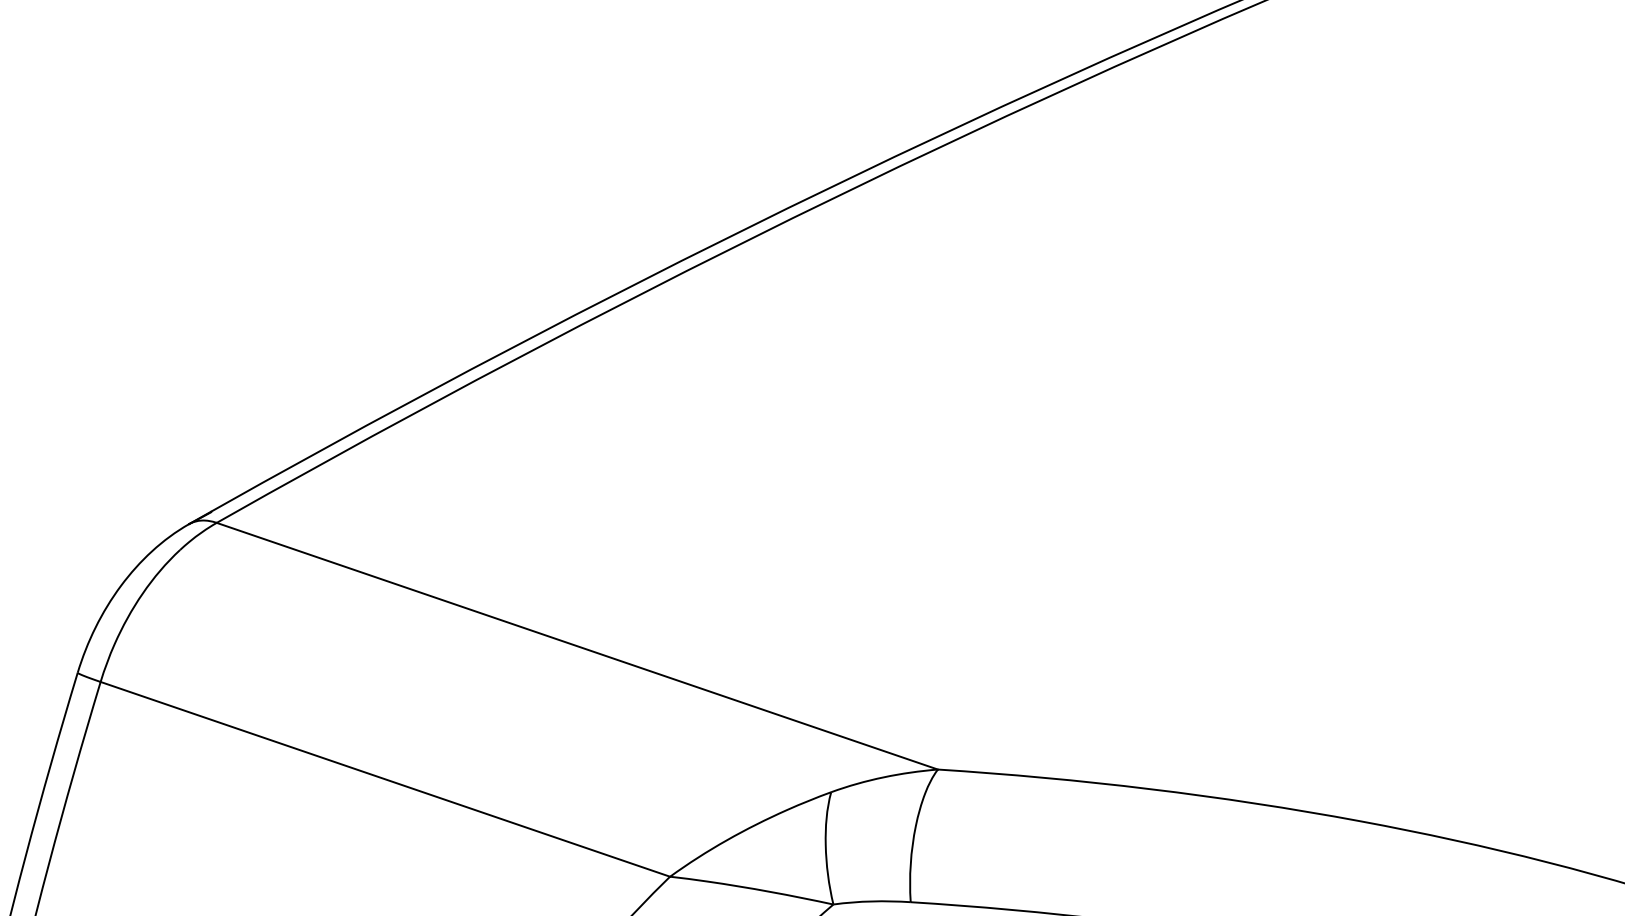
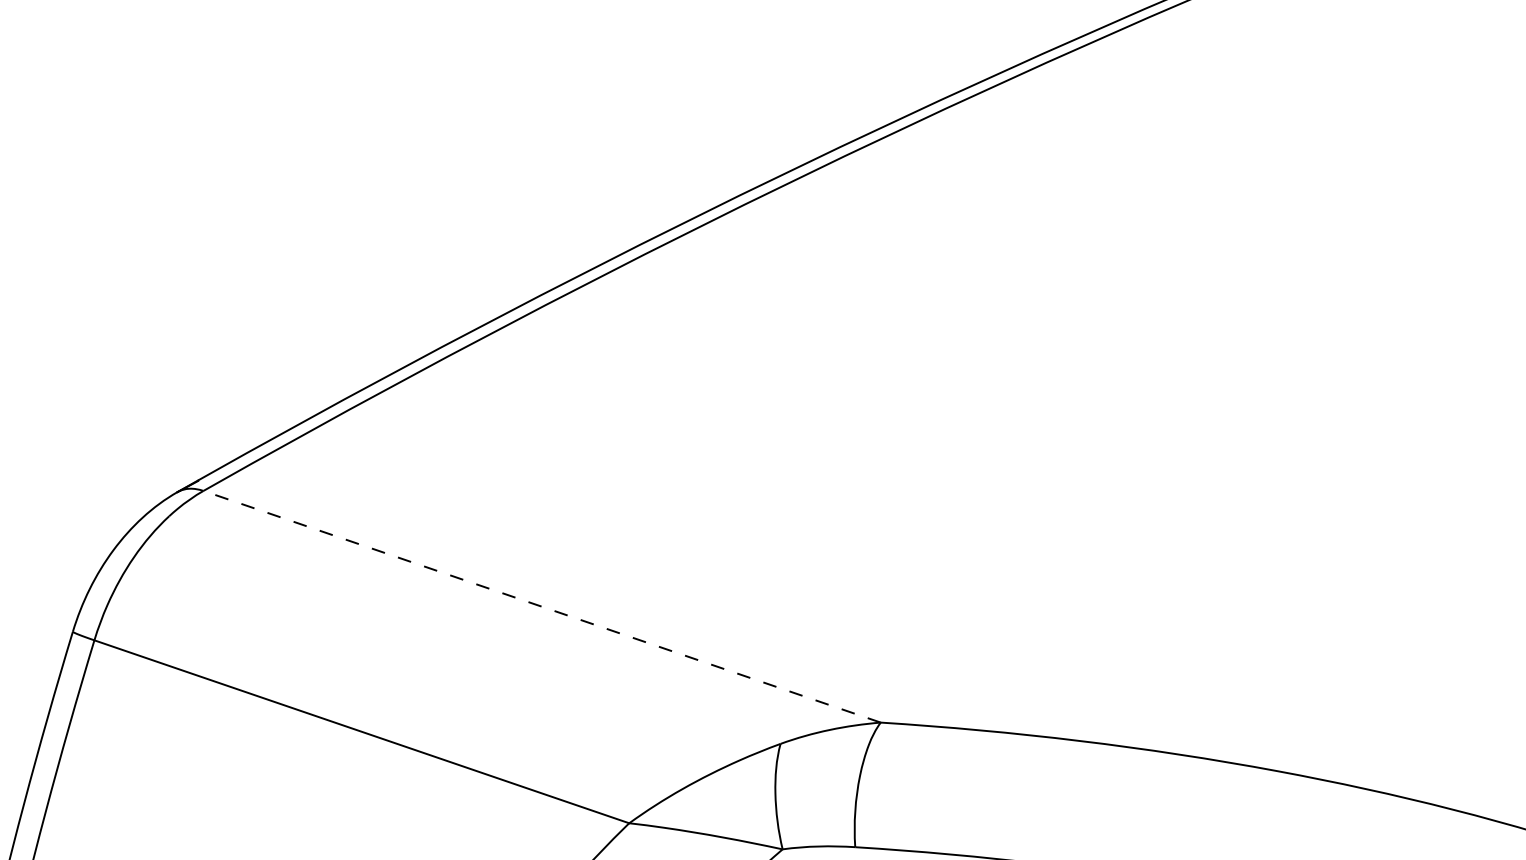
line: (576, 646) -> (541, 607), solid -> dashed

